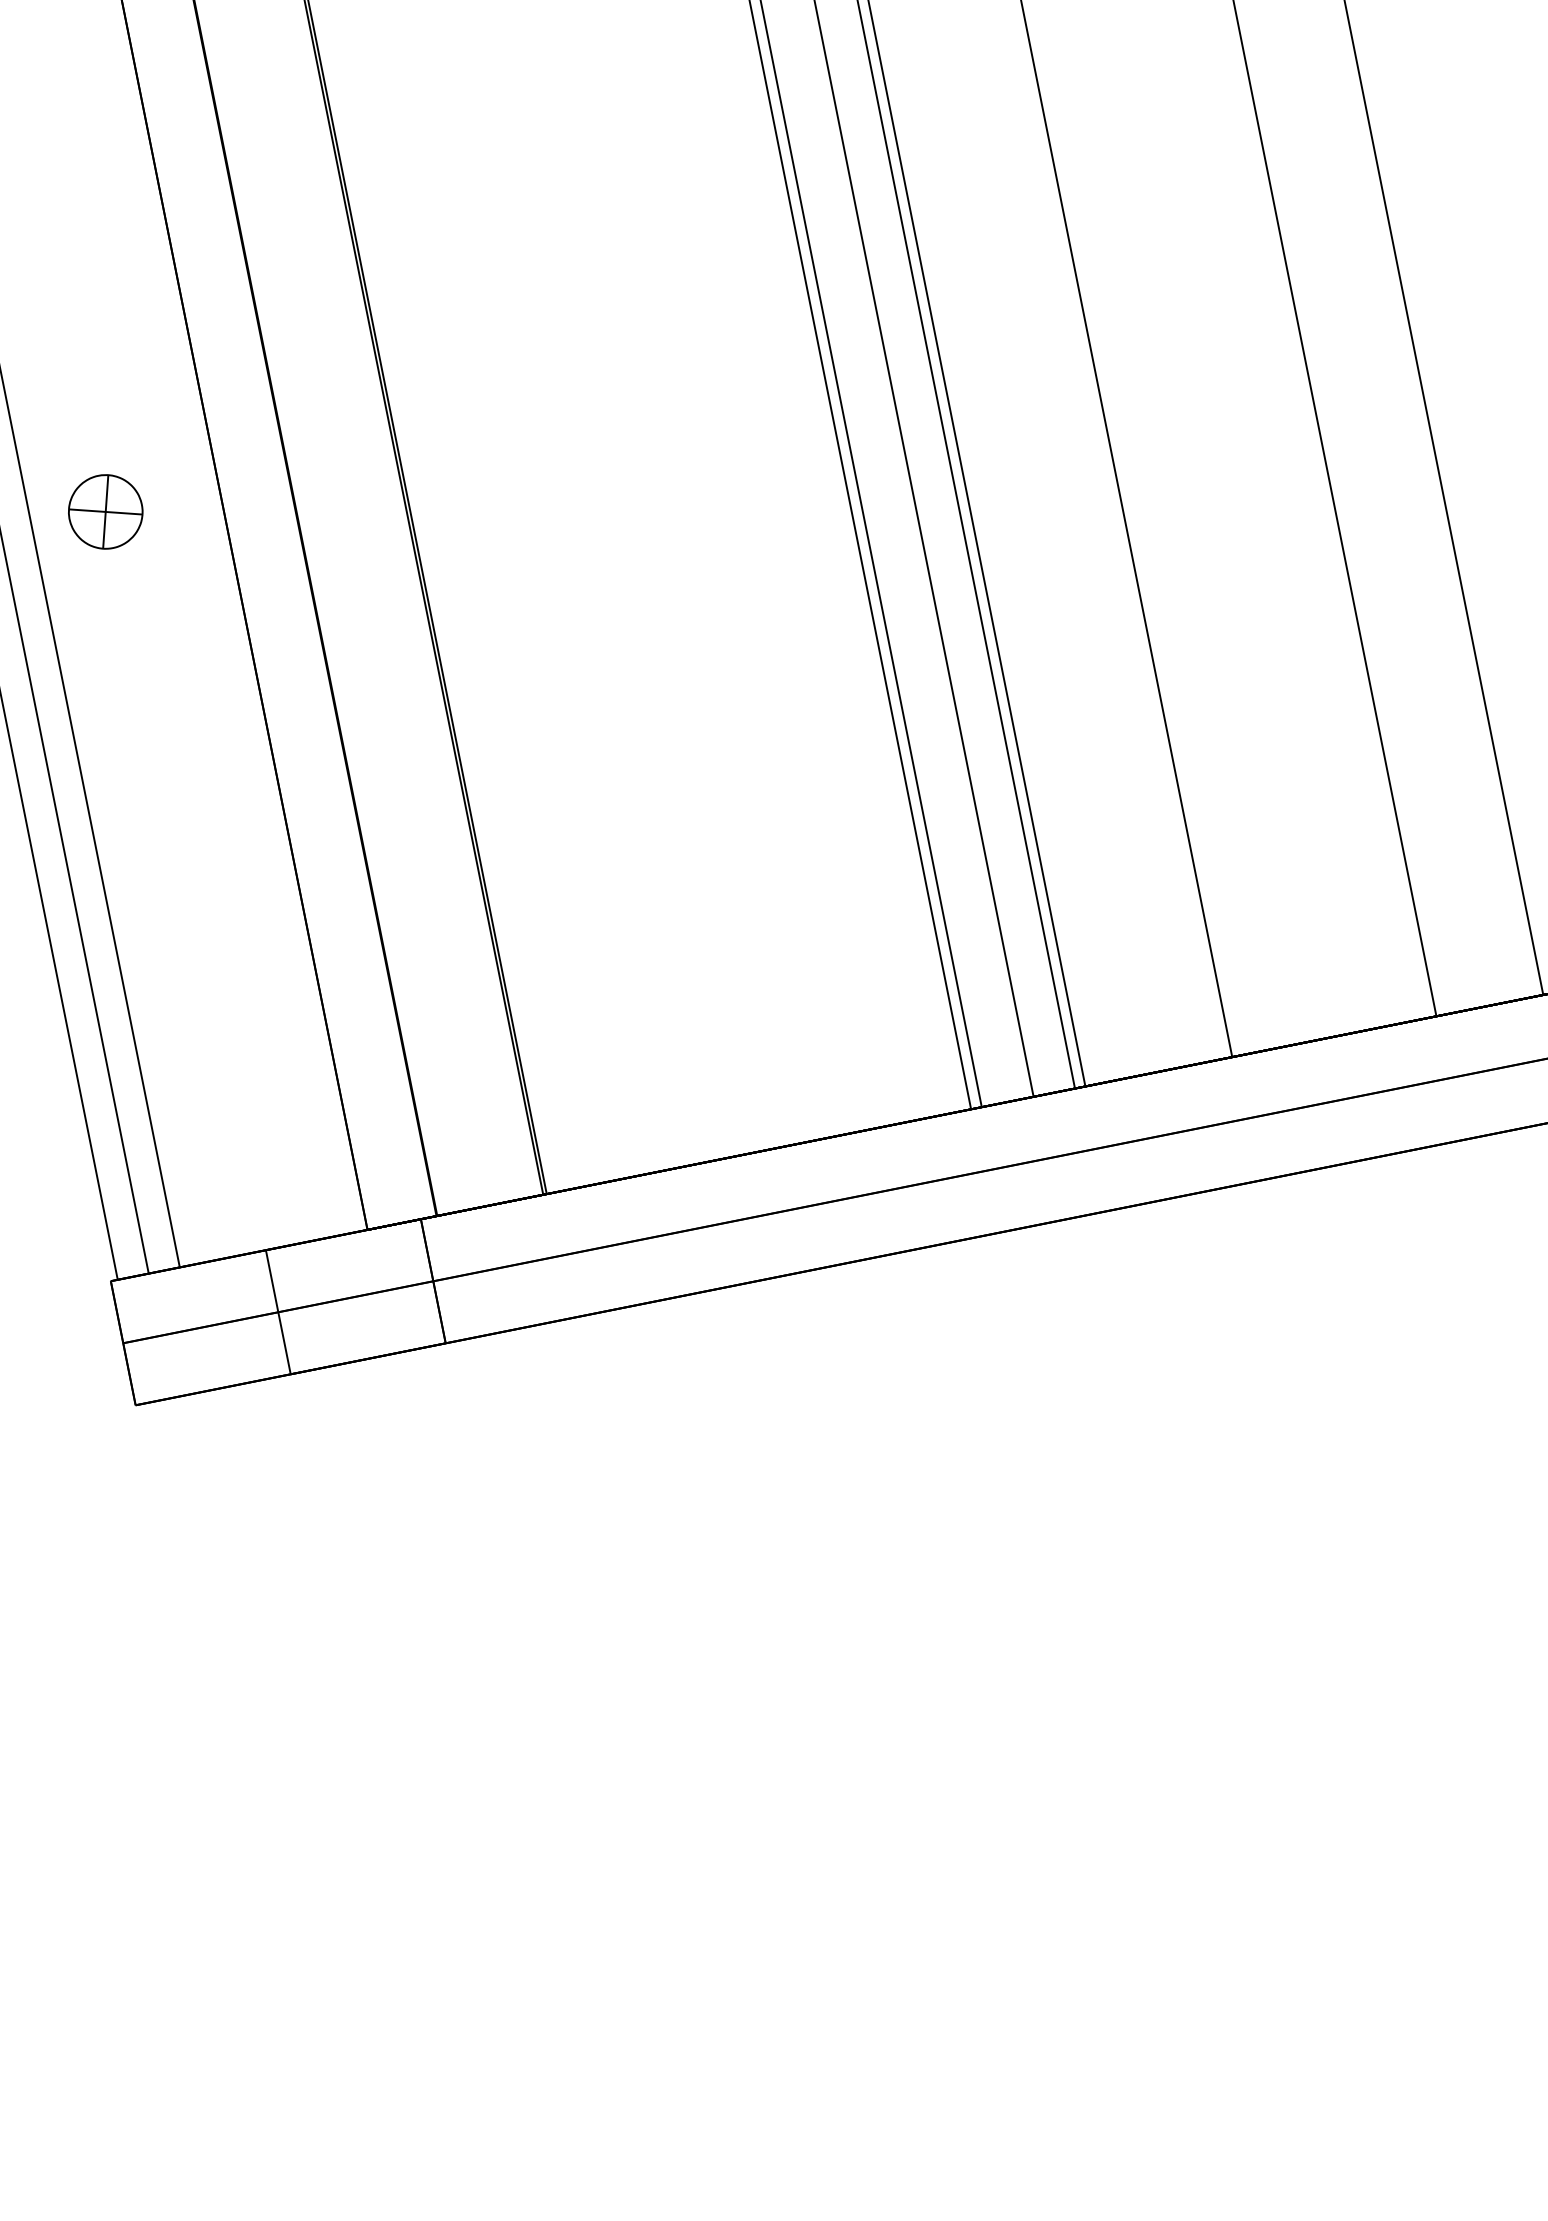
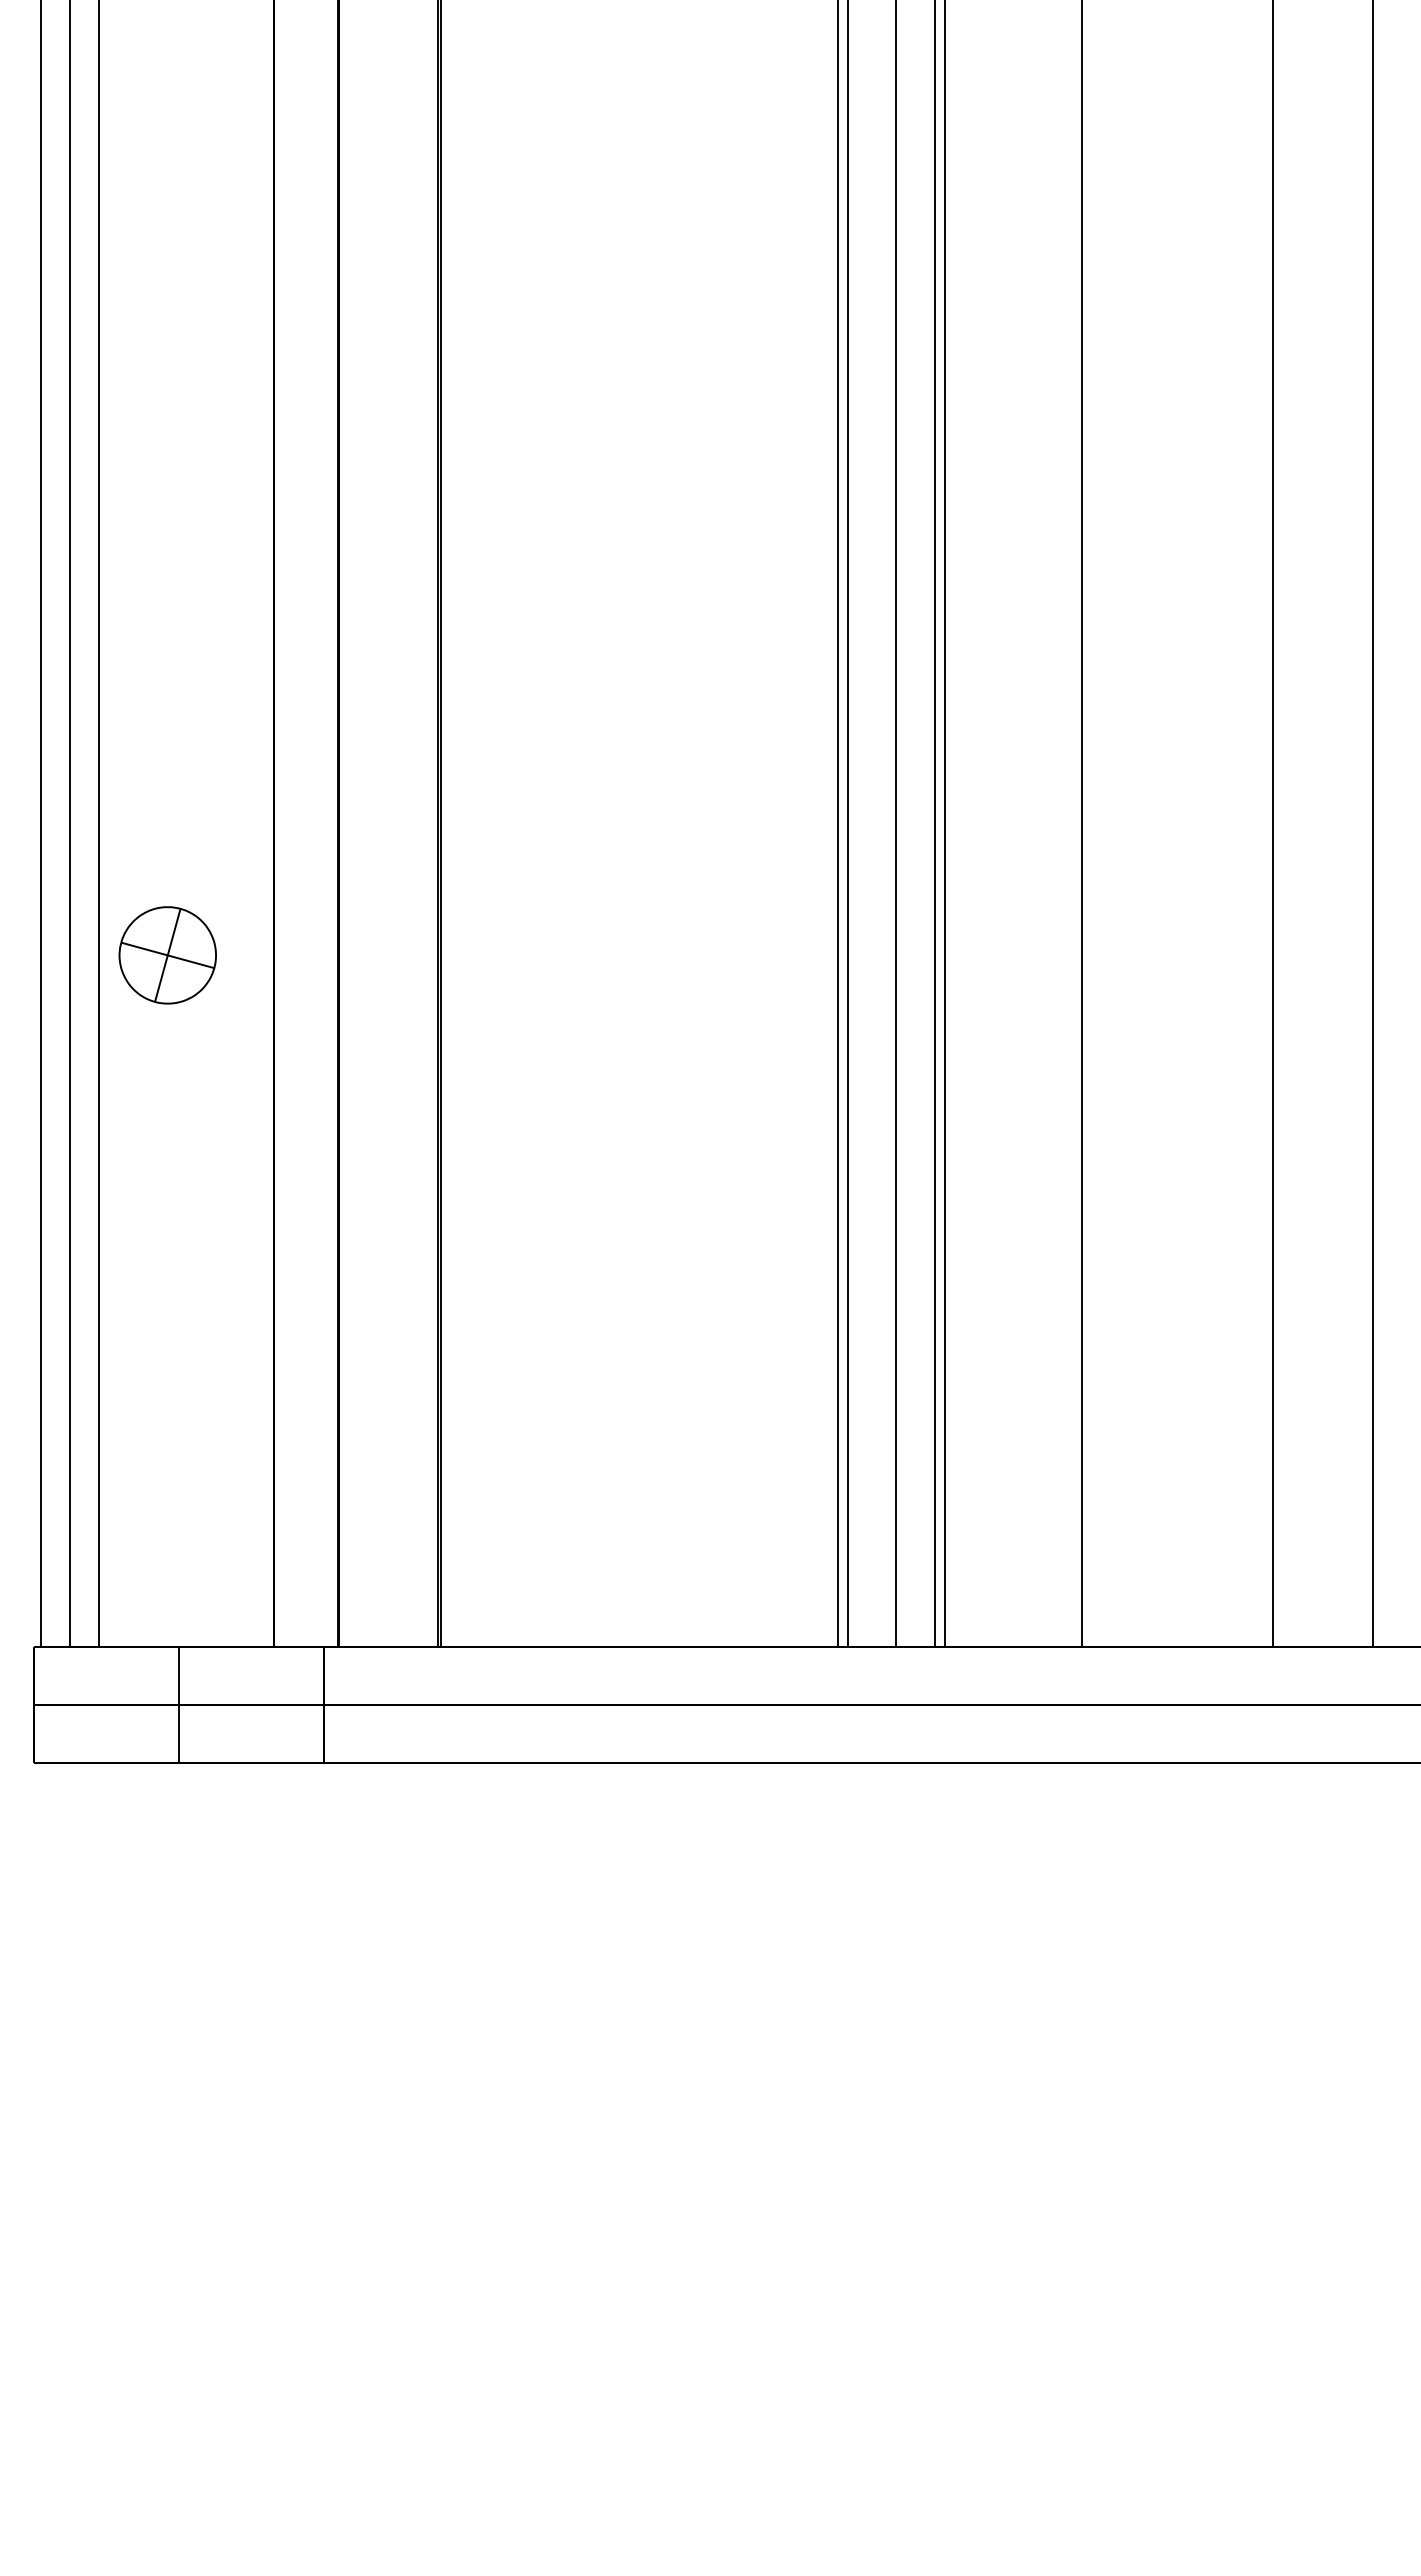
part: (105, 512) -> (167, 955), size x1.43

